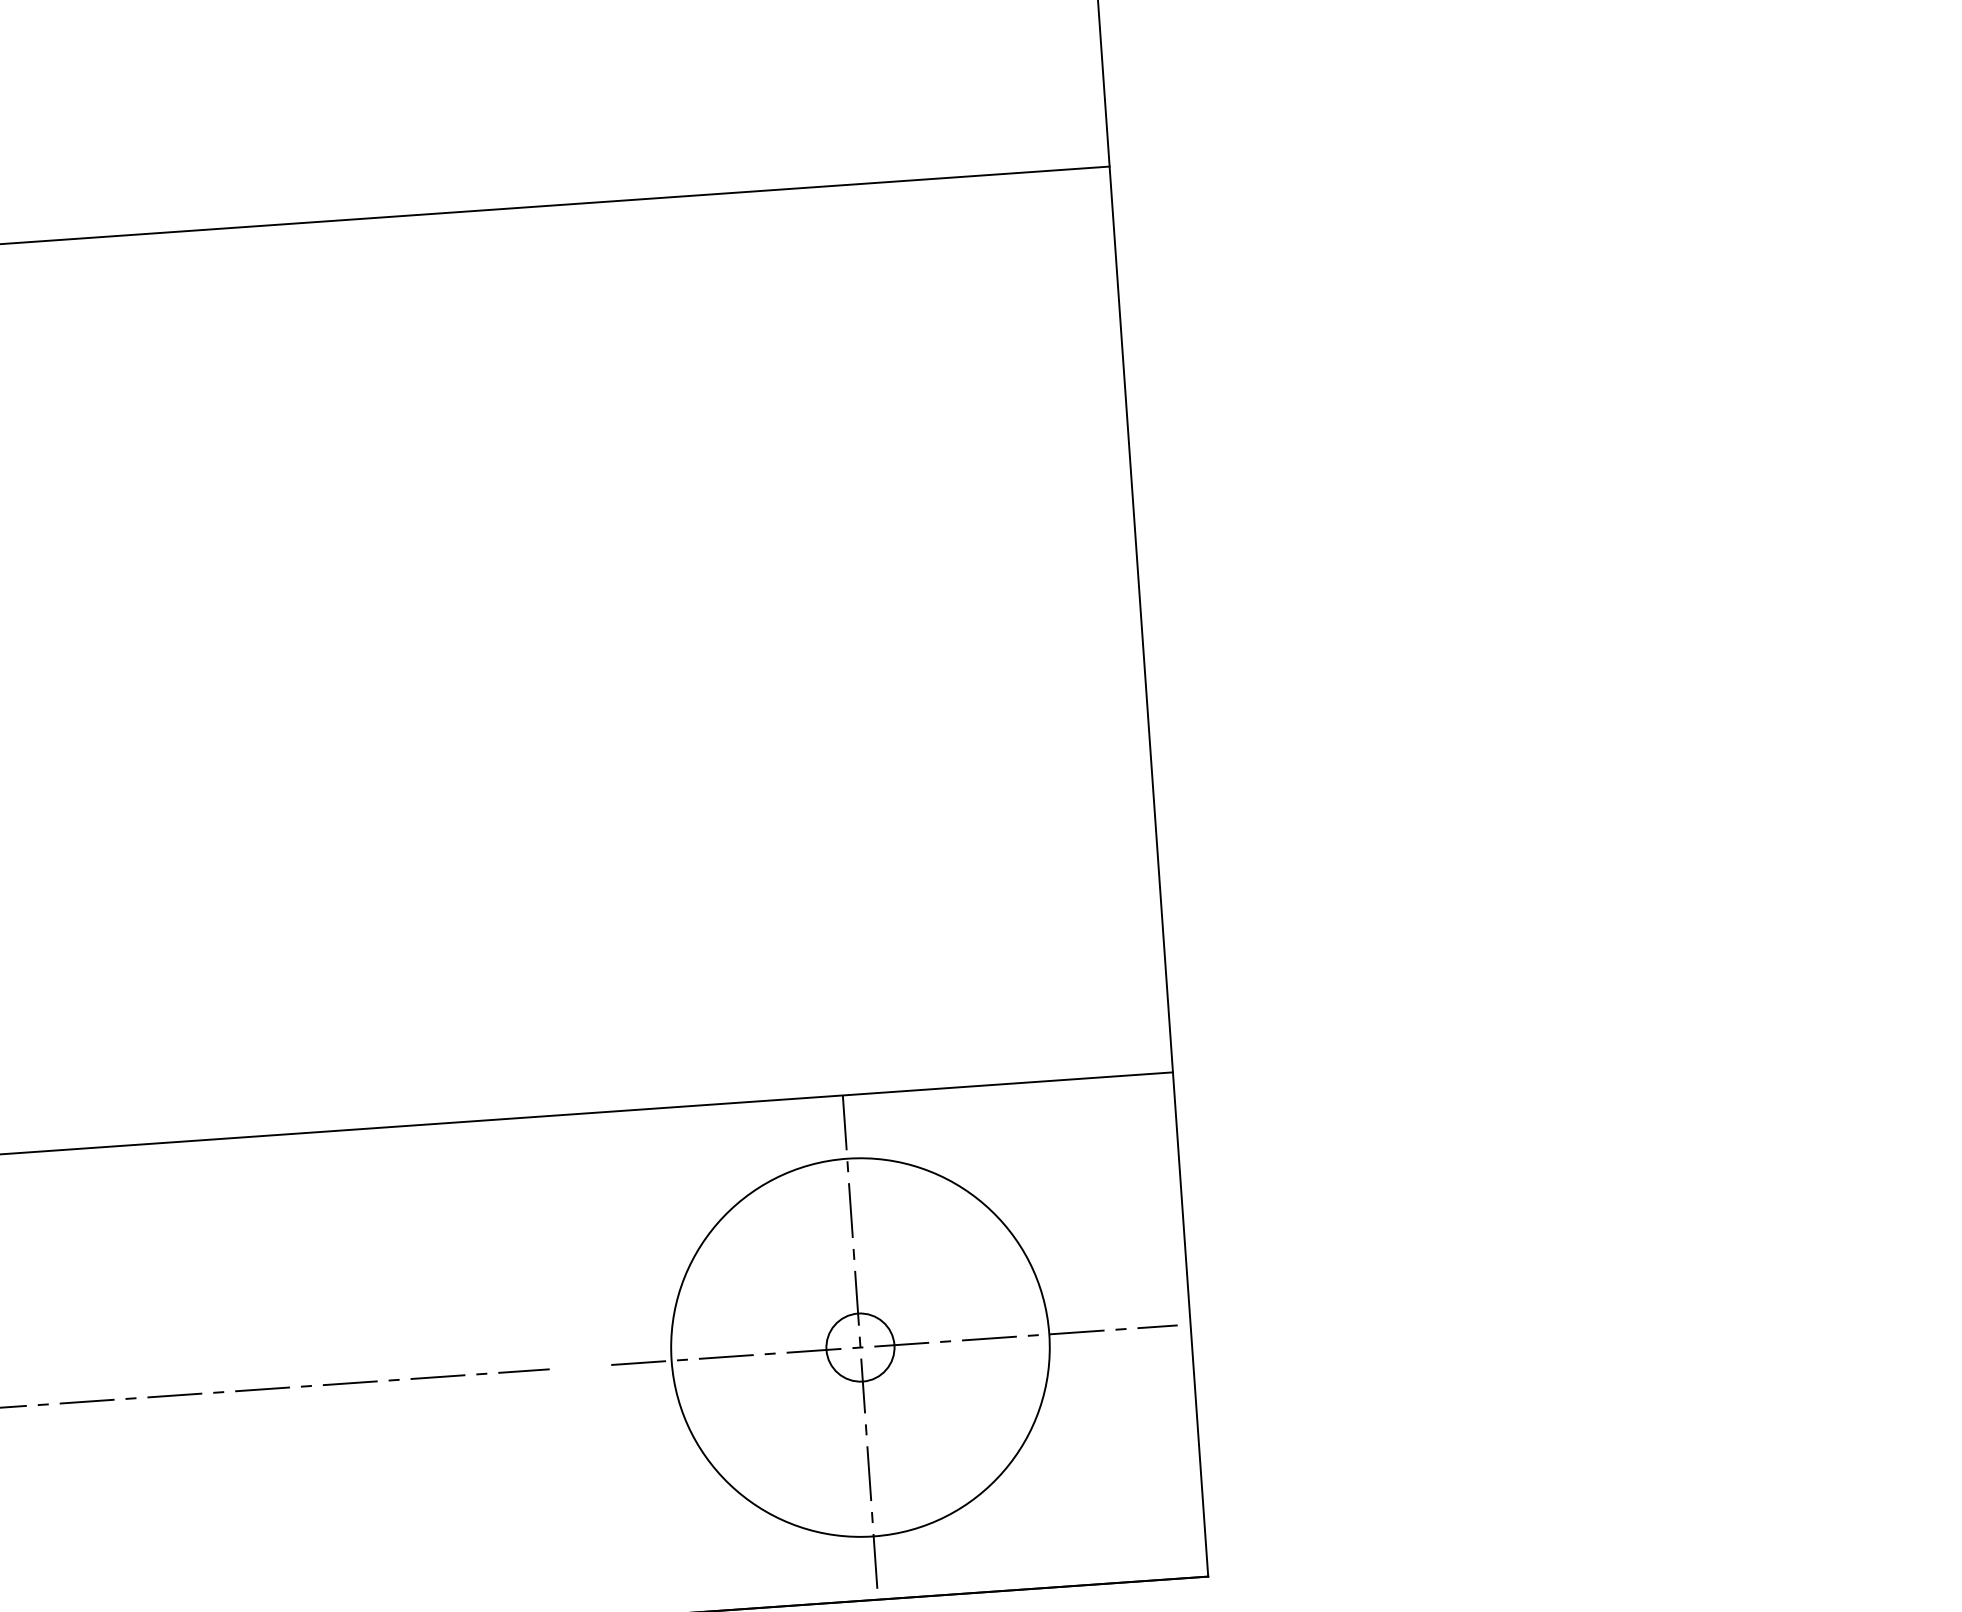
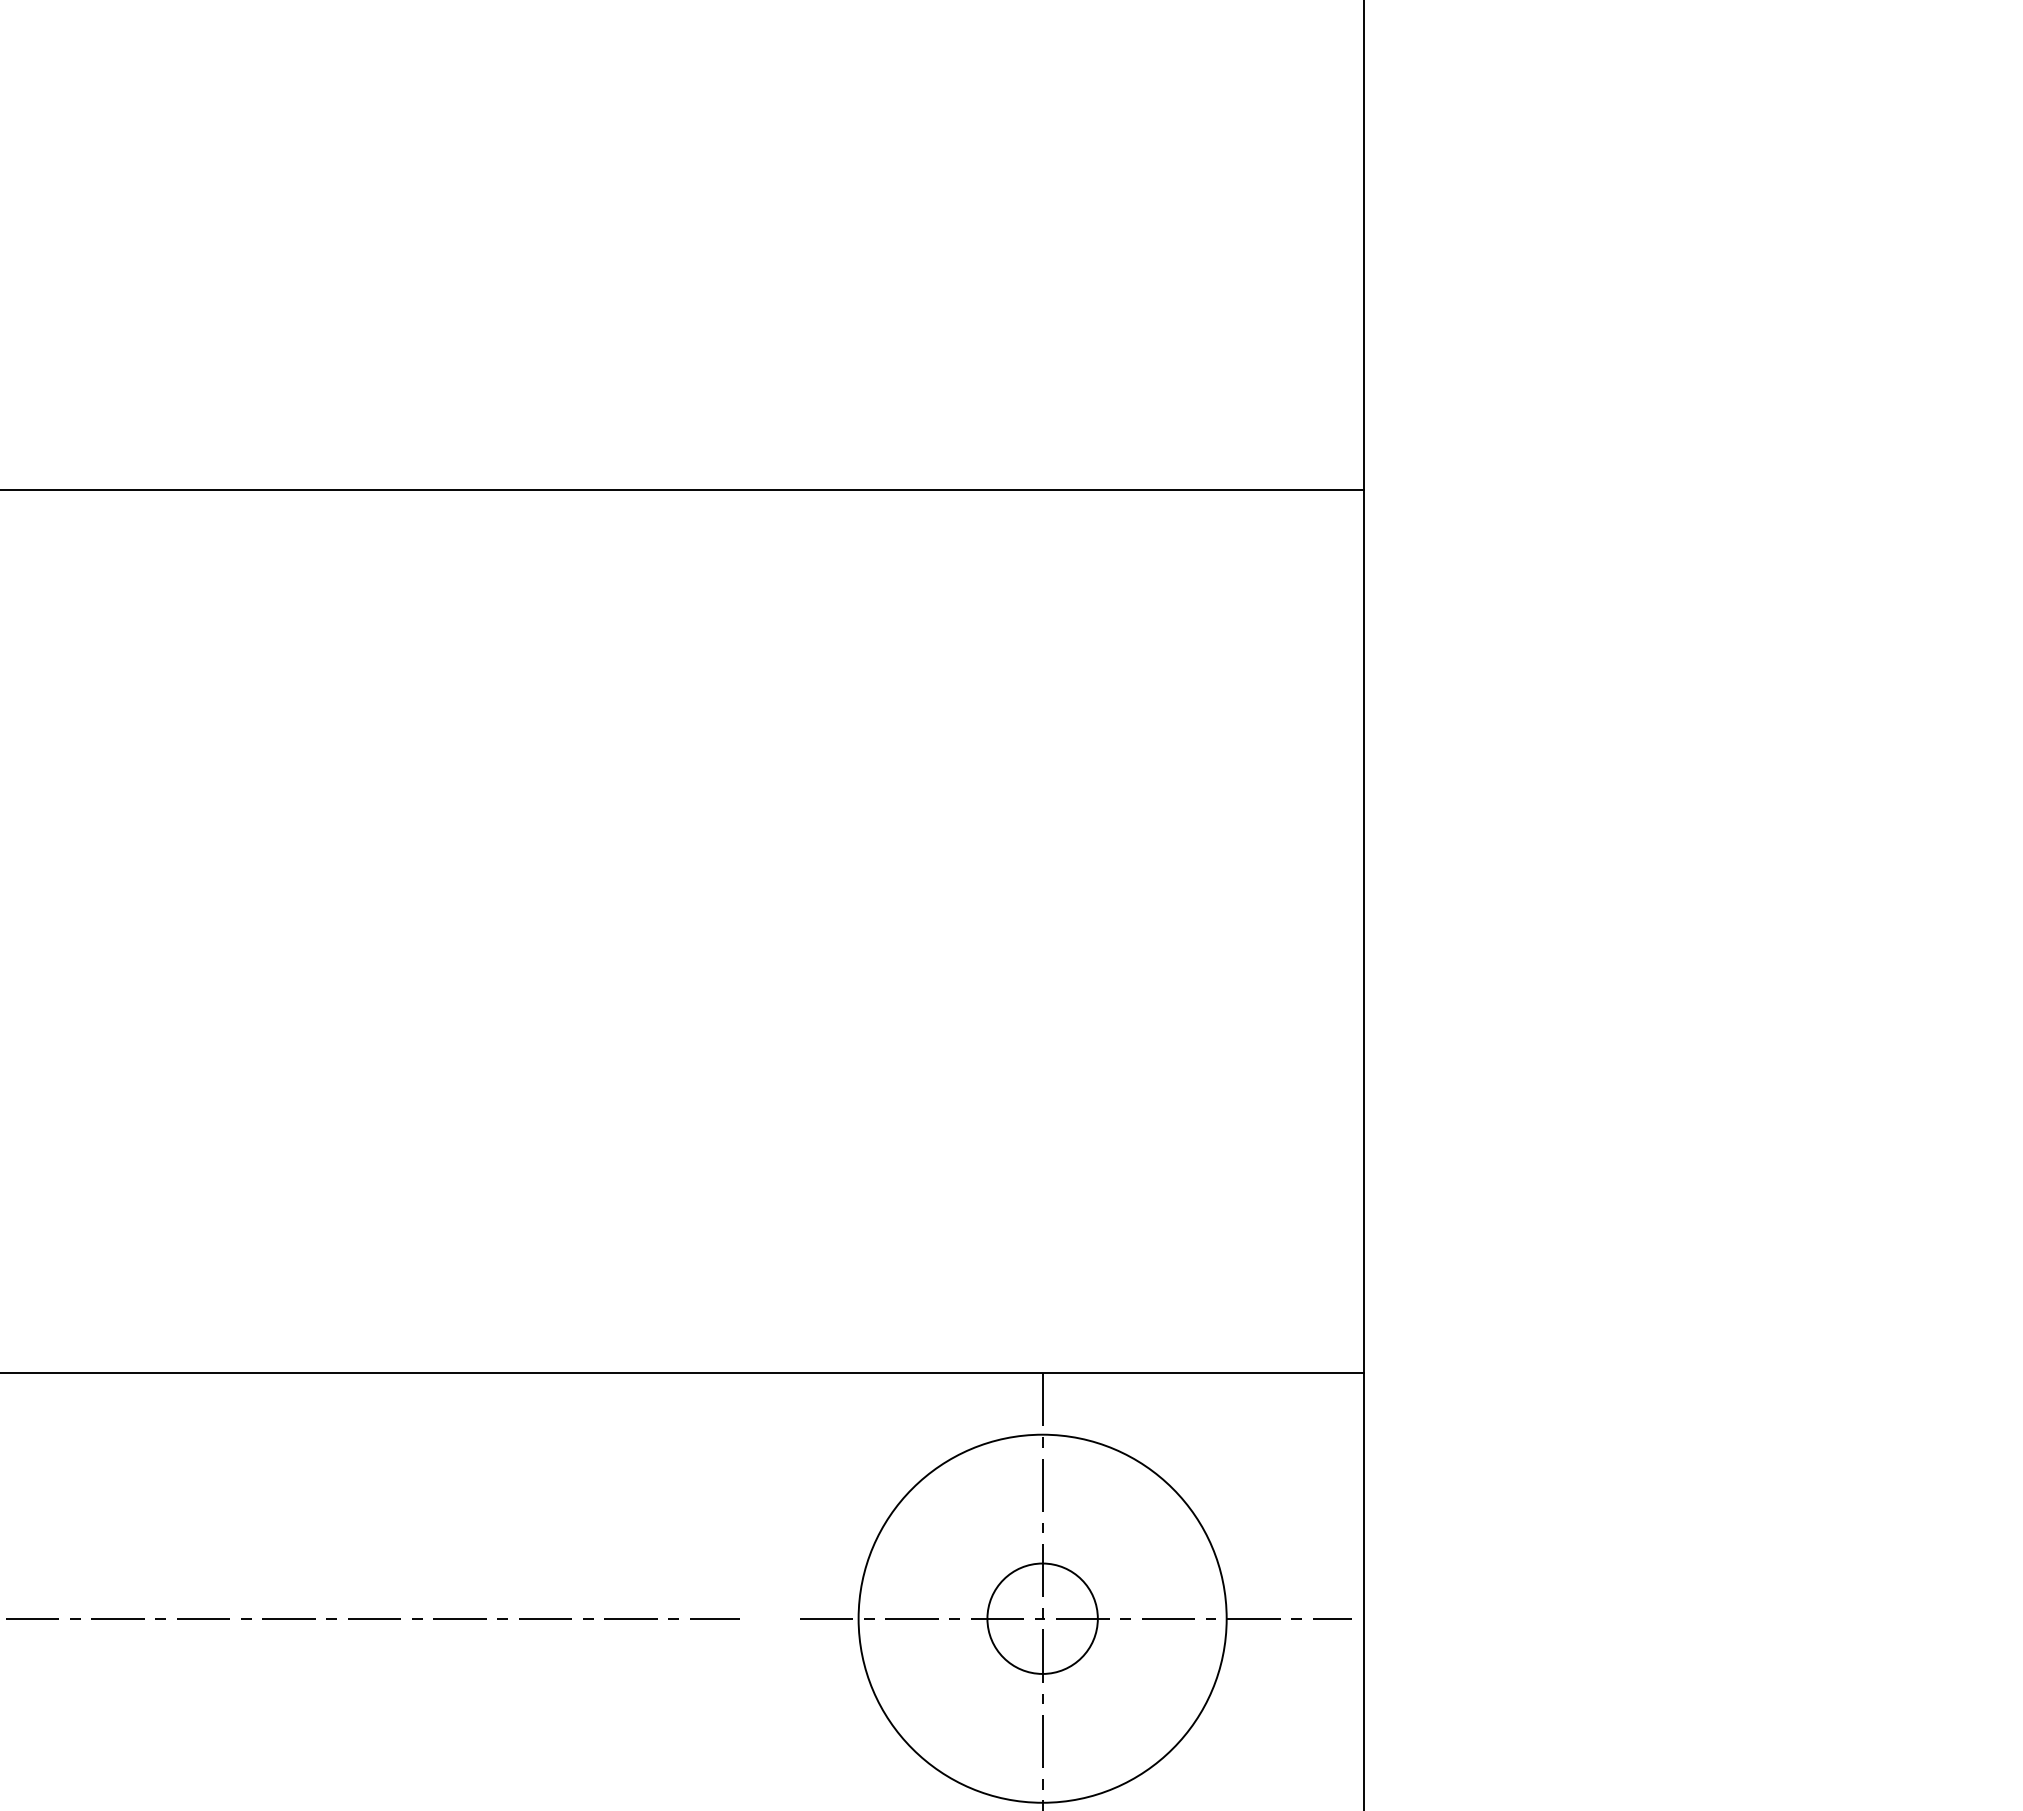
circle: (860, 1347) -> (1042, 1618), size x1.67

